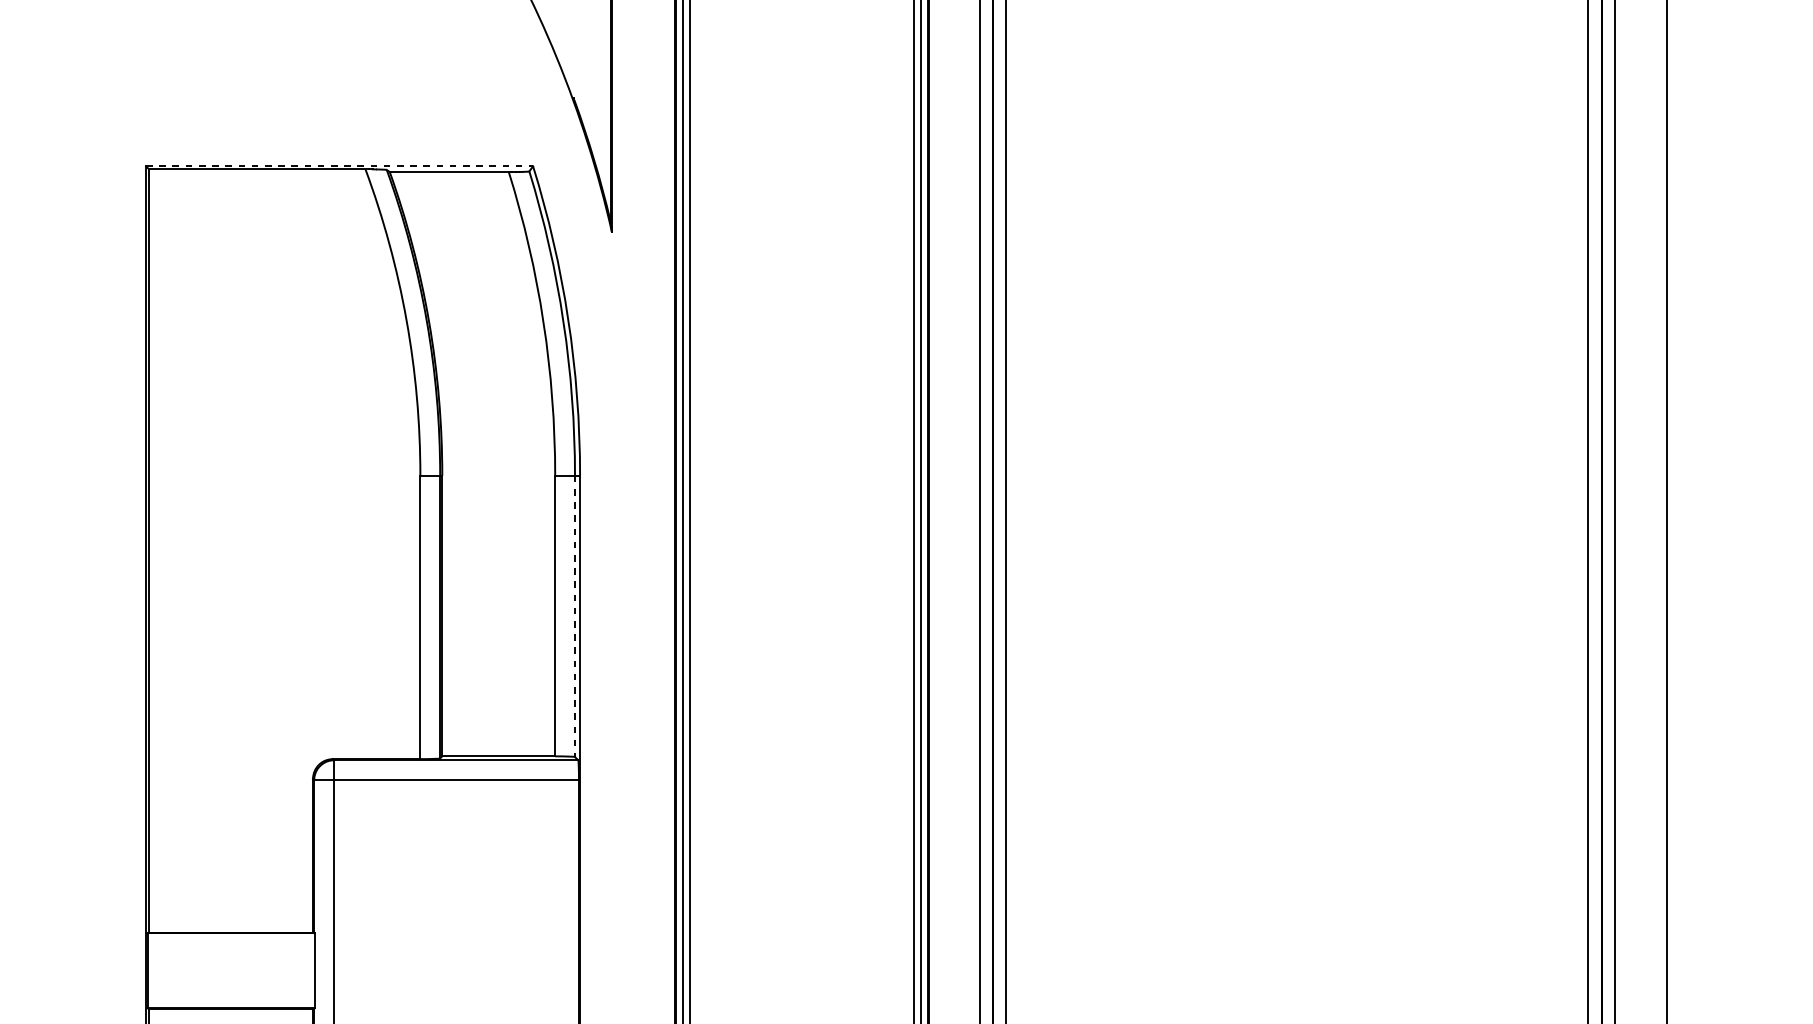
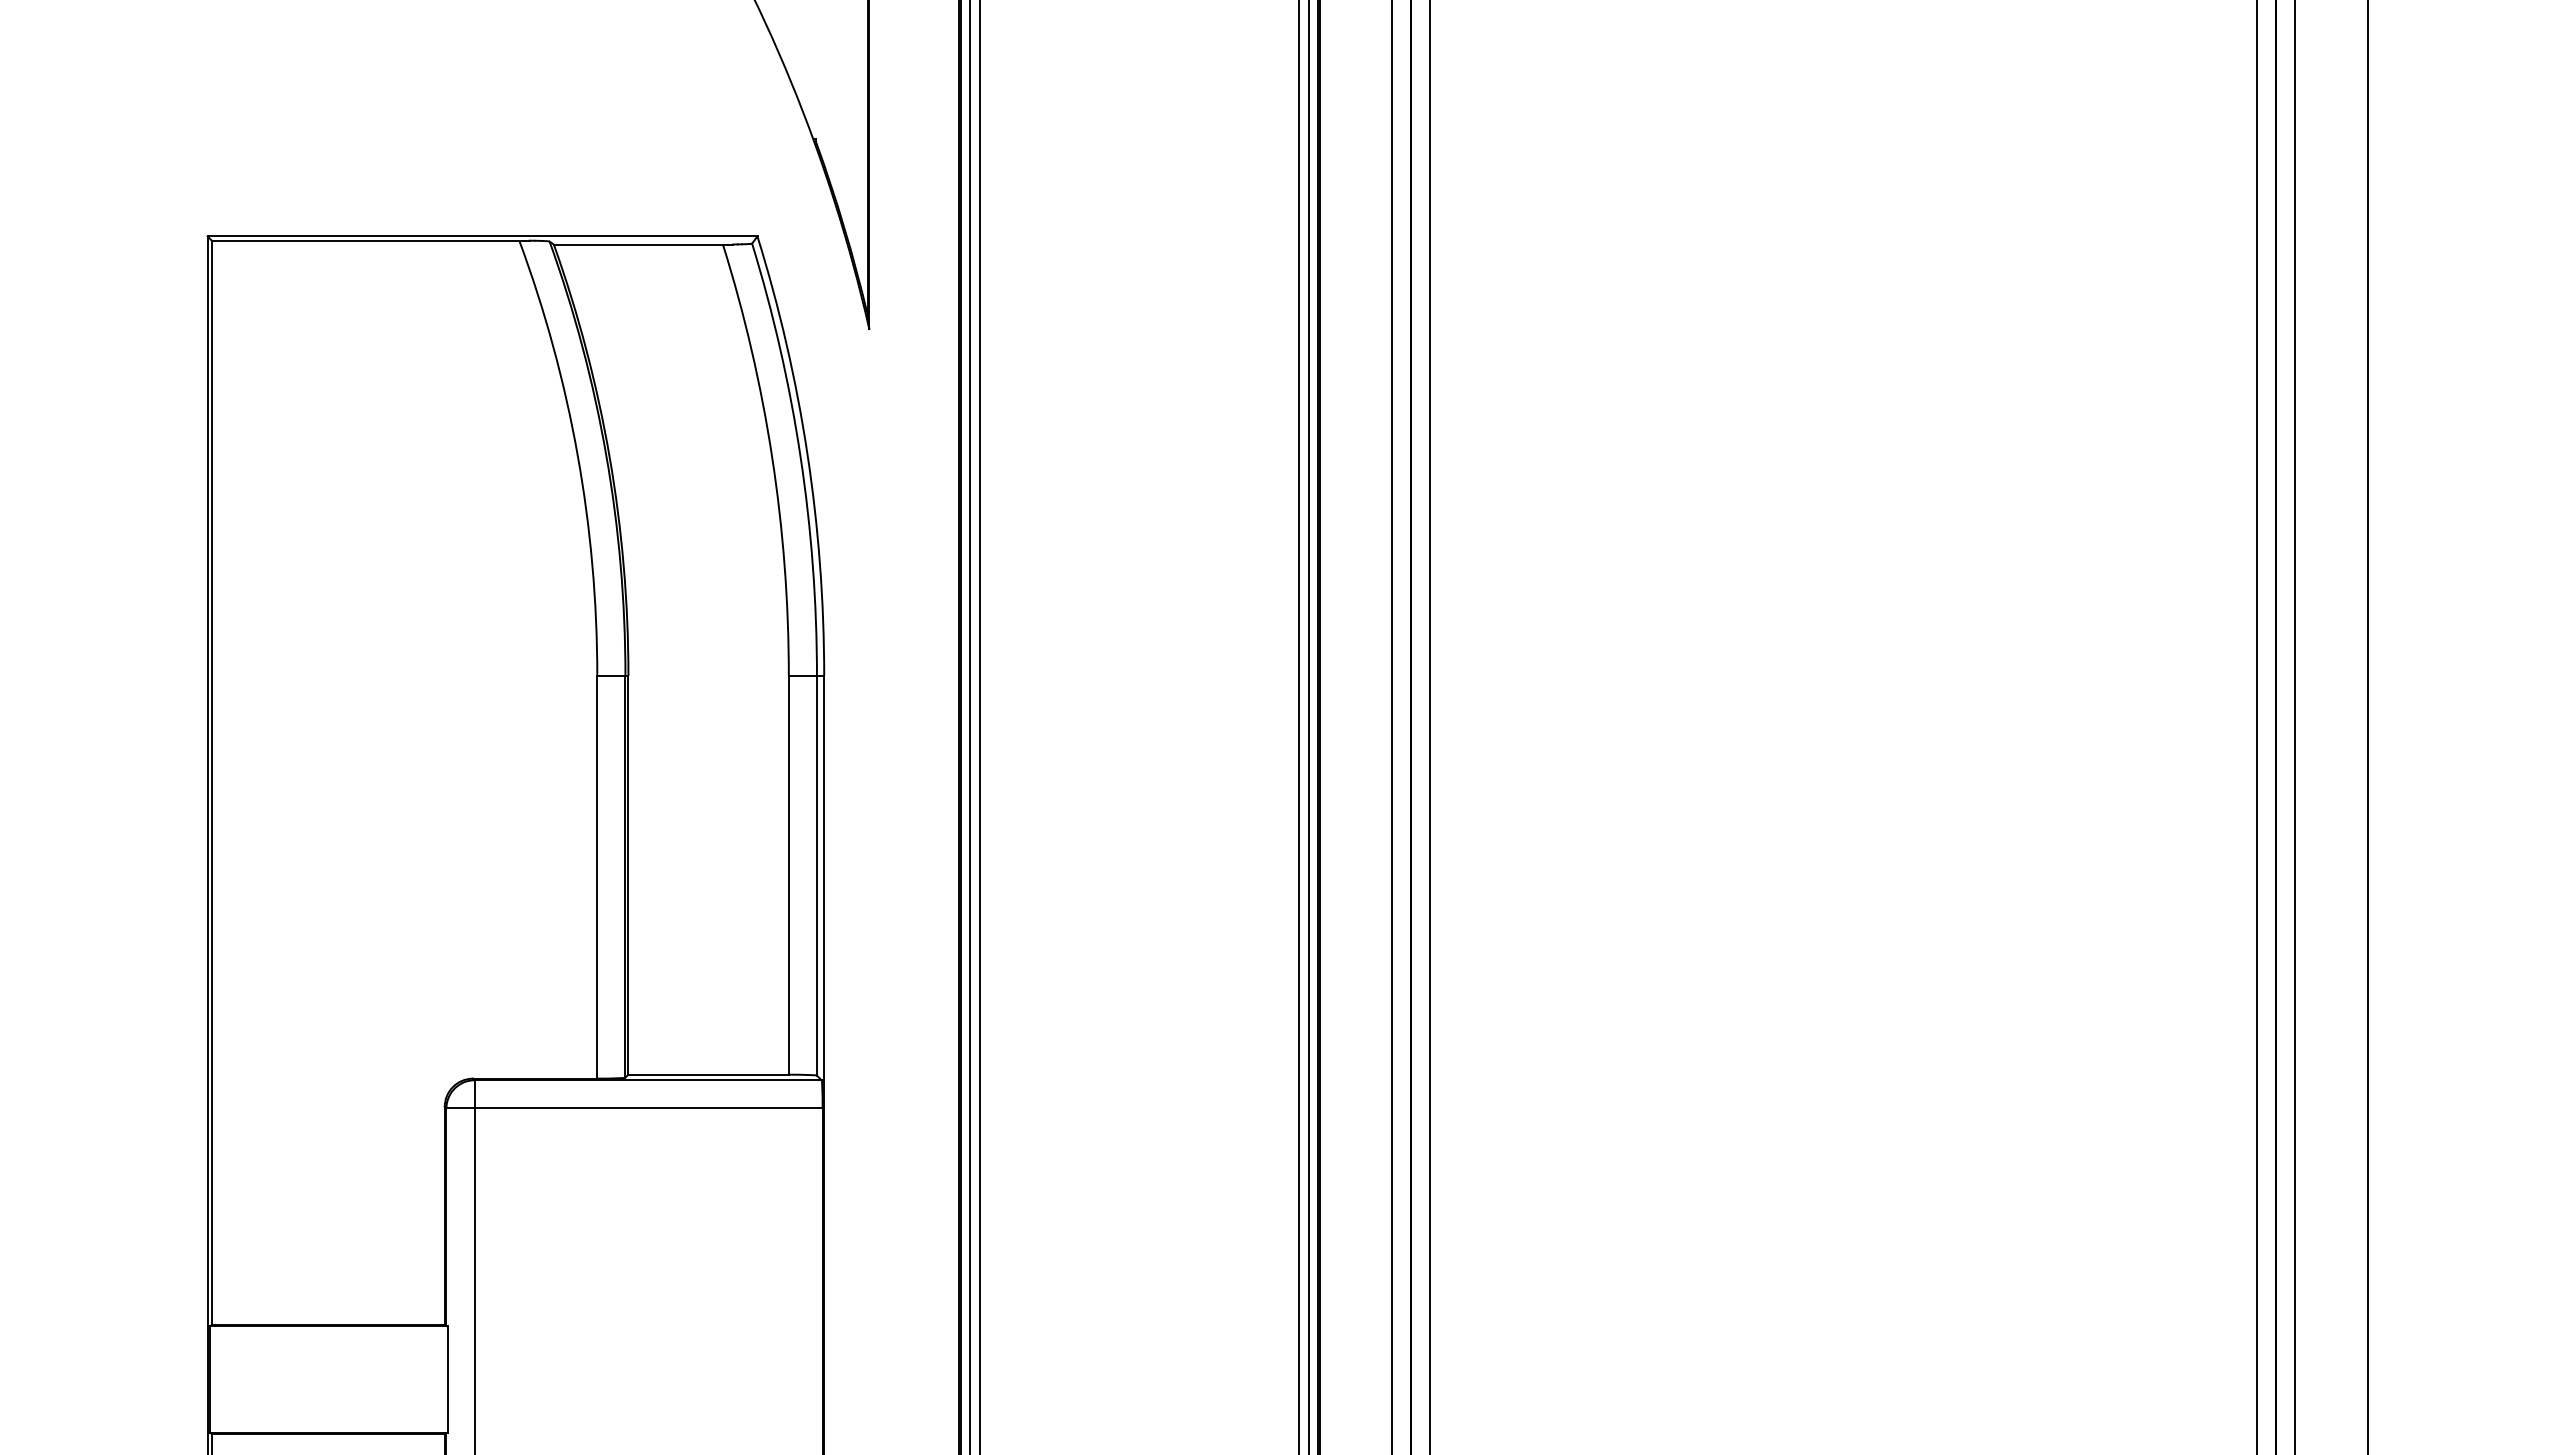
line: (339, 166) -> (482, 236), dashed -> solid
line: (574, 616) -> (816, 875), dashed -> solid

